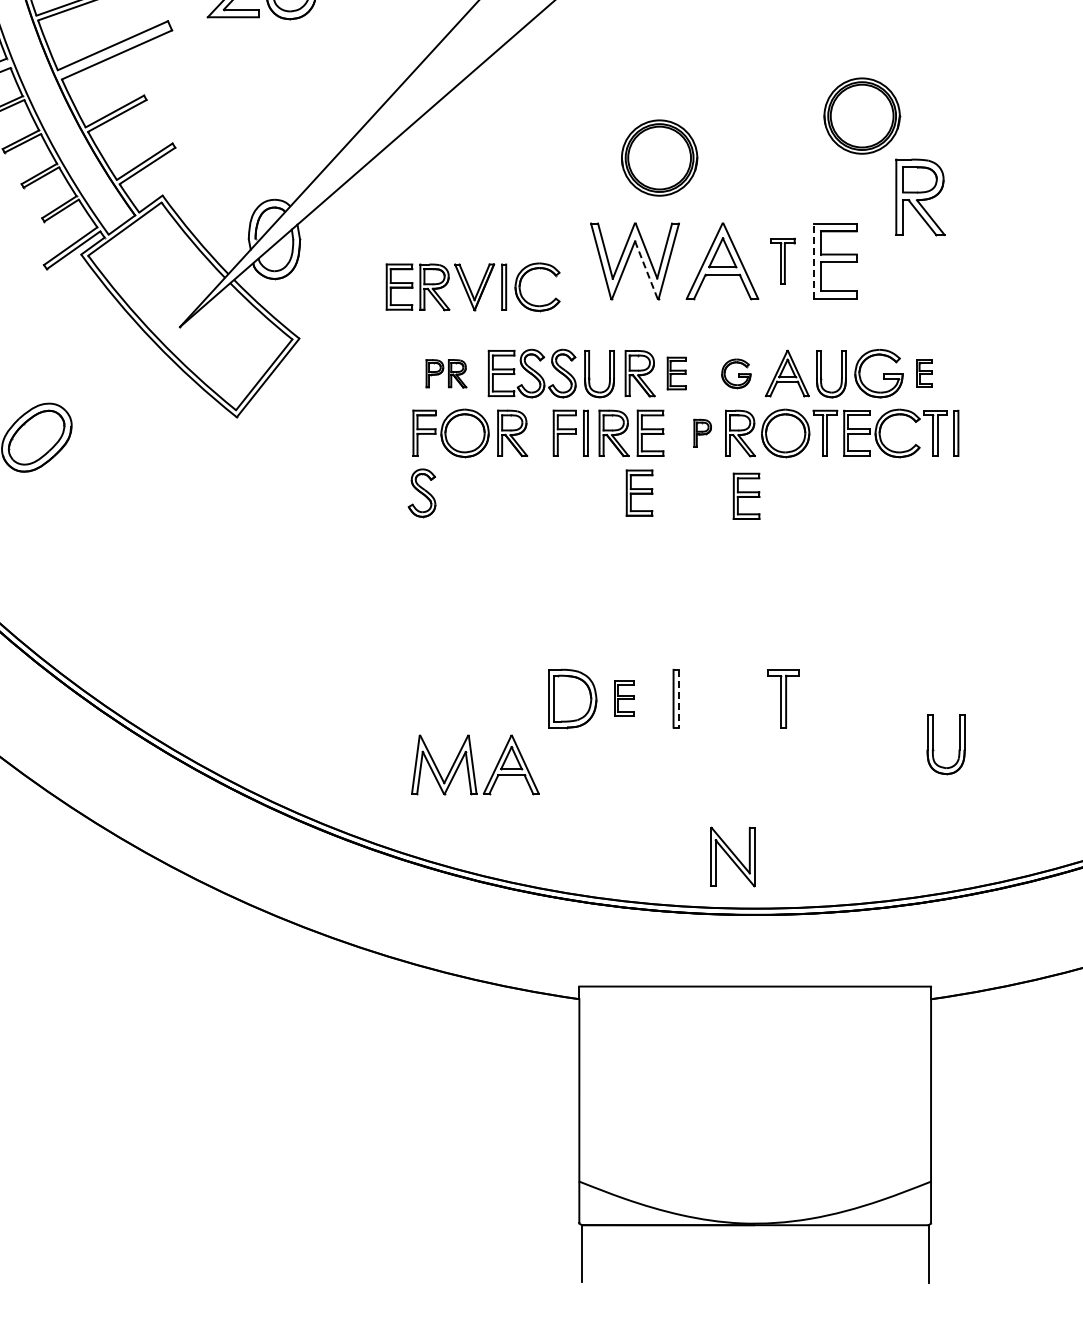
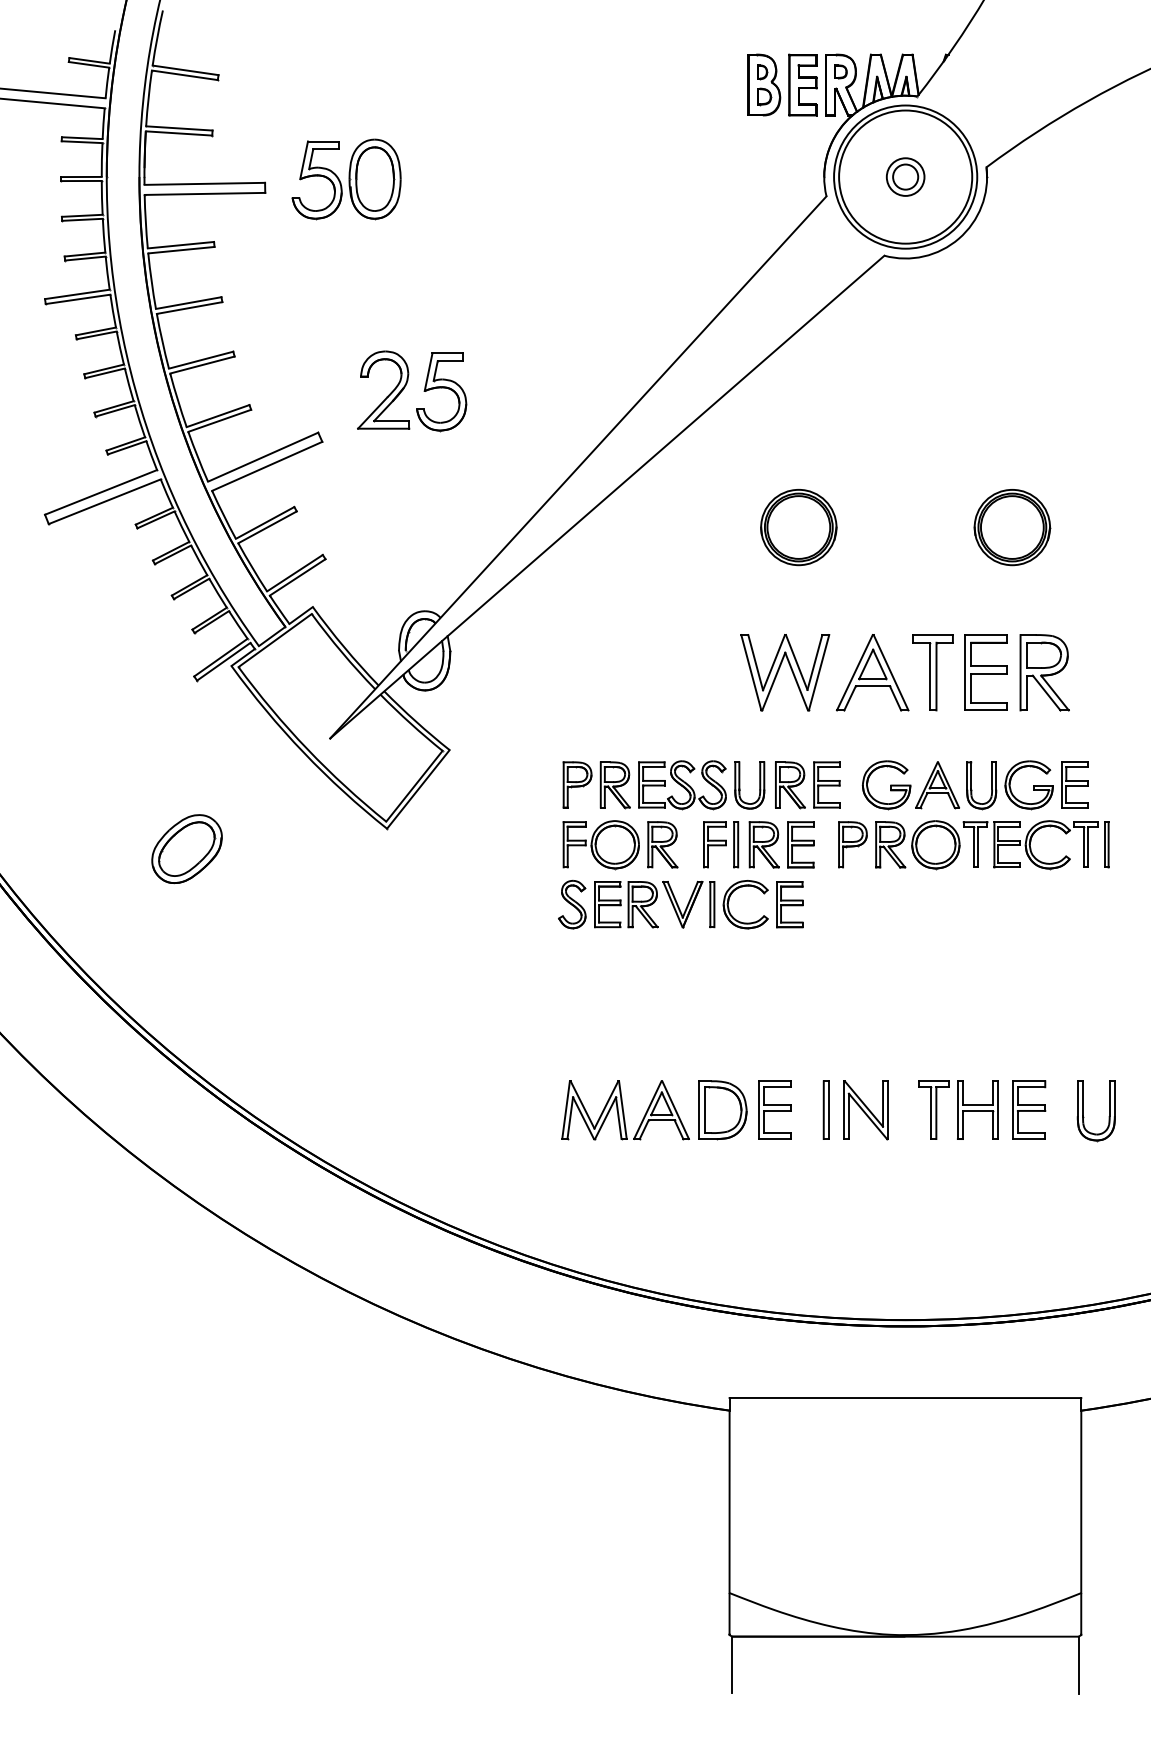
part: (659, 158) -> (798, 527), moved
part: (920, 197) -> (1044, 672), moved
part: (782, 261) -> (932, 672), size x1.67
line: (814, 261) -> (964, 672), dashed -> solid
line: (646, 270) -> (796, 681), dashed -> solid
part: (473, 287) -> (681, 904), moved
part: (676, 373) -> (826, 784), size x1.43
part: (924, 373) -> (1074, 784), size x1.67
part: (446, 374) -> (596, 785), size x1.67
part: (736, 374) -> (886, 785), size x1.67
part: (702, 433) -> (852, 844), size x1.67
part: (746, 496) -> (896, 907), removed
part: (624, 698) -> (774, 1109), size x1.67
part: (827, 698) -> (977, 1109), added
part: (879, 698) -> (1029, 1109), added
line: (678, 699) -> (828, 1110), dashed -> solid
part: (933, 745) -> (1083, 1111), moved
part: (475, 765) -> (625, 1110), moved
part: (732, 857) -> (865, 1110), moved

